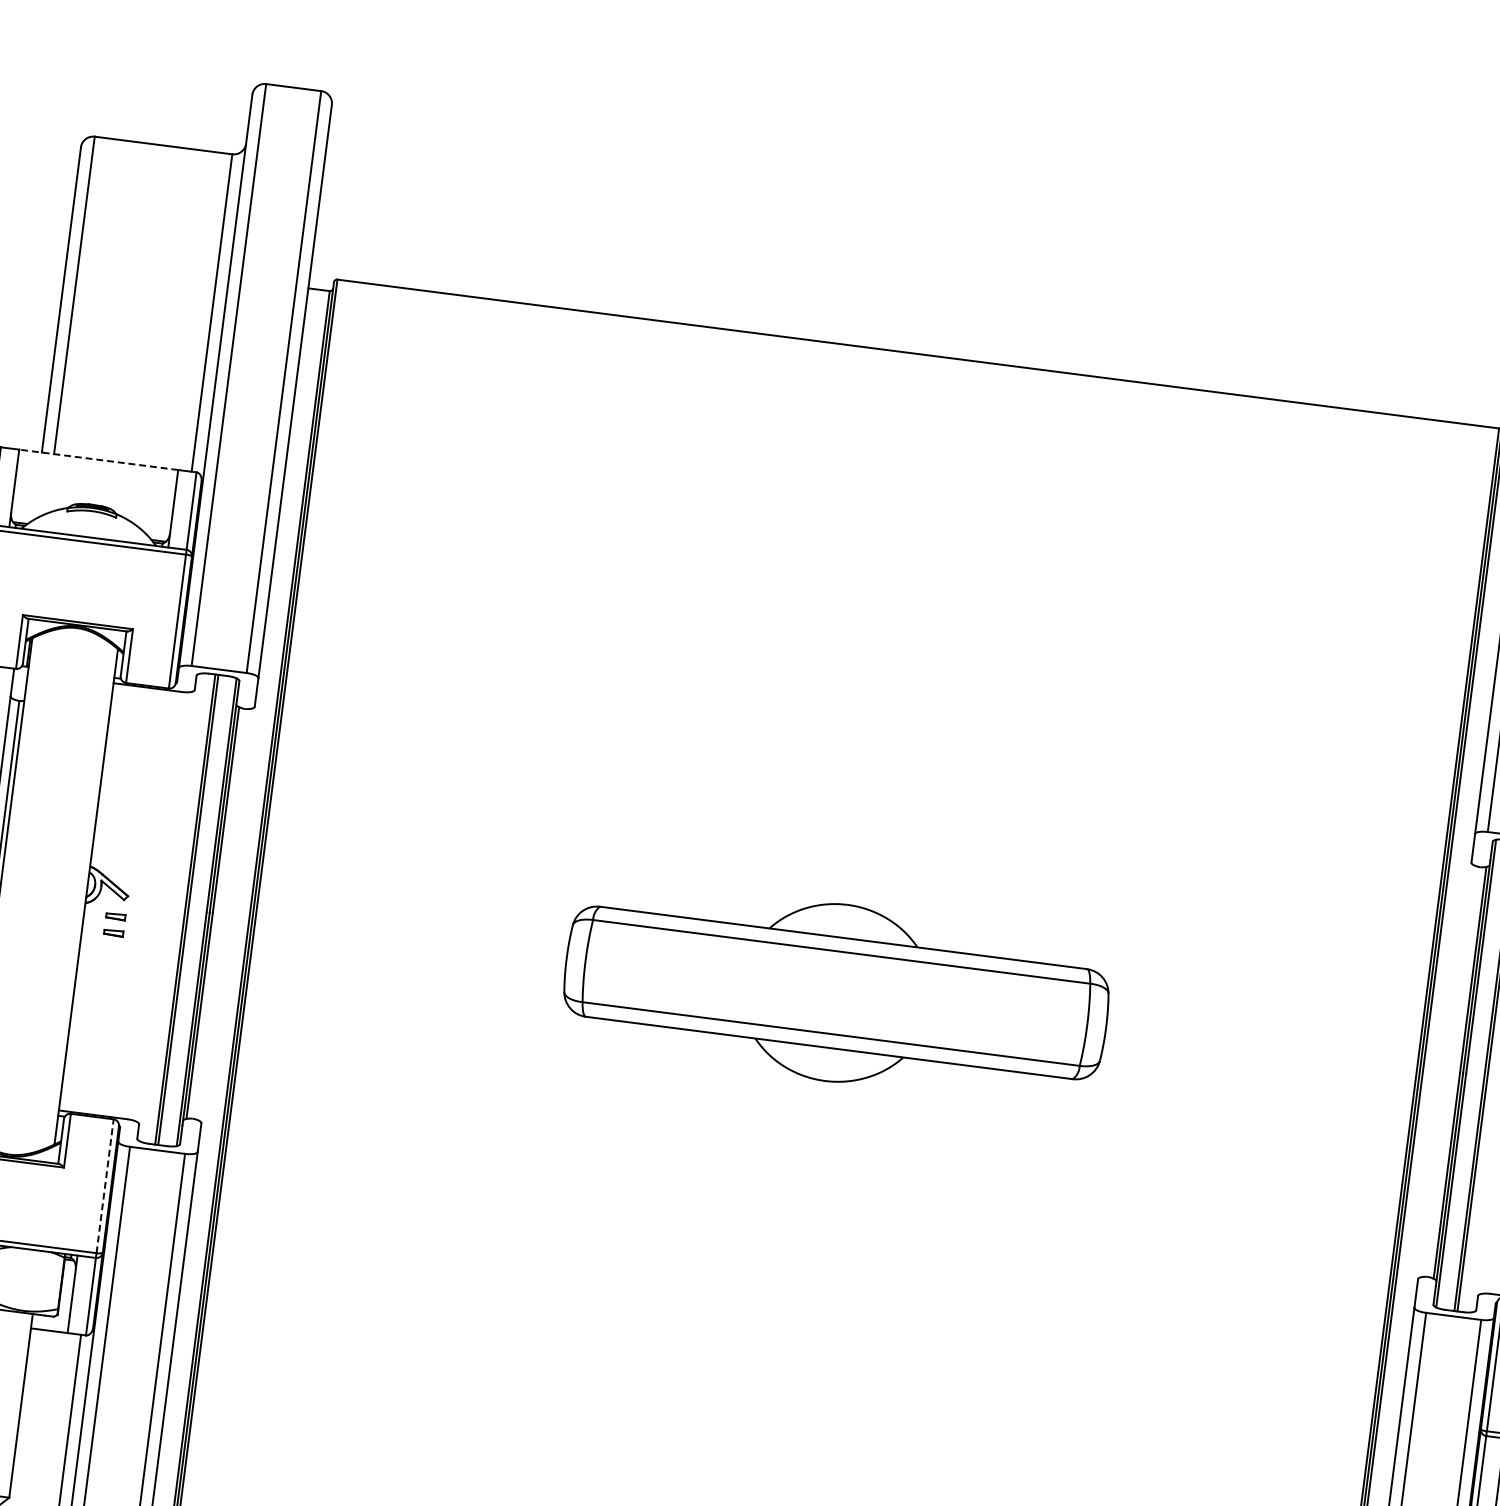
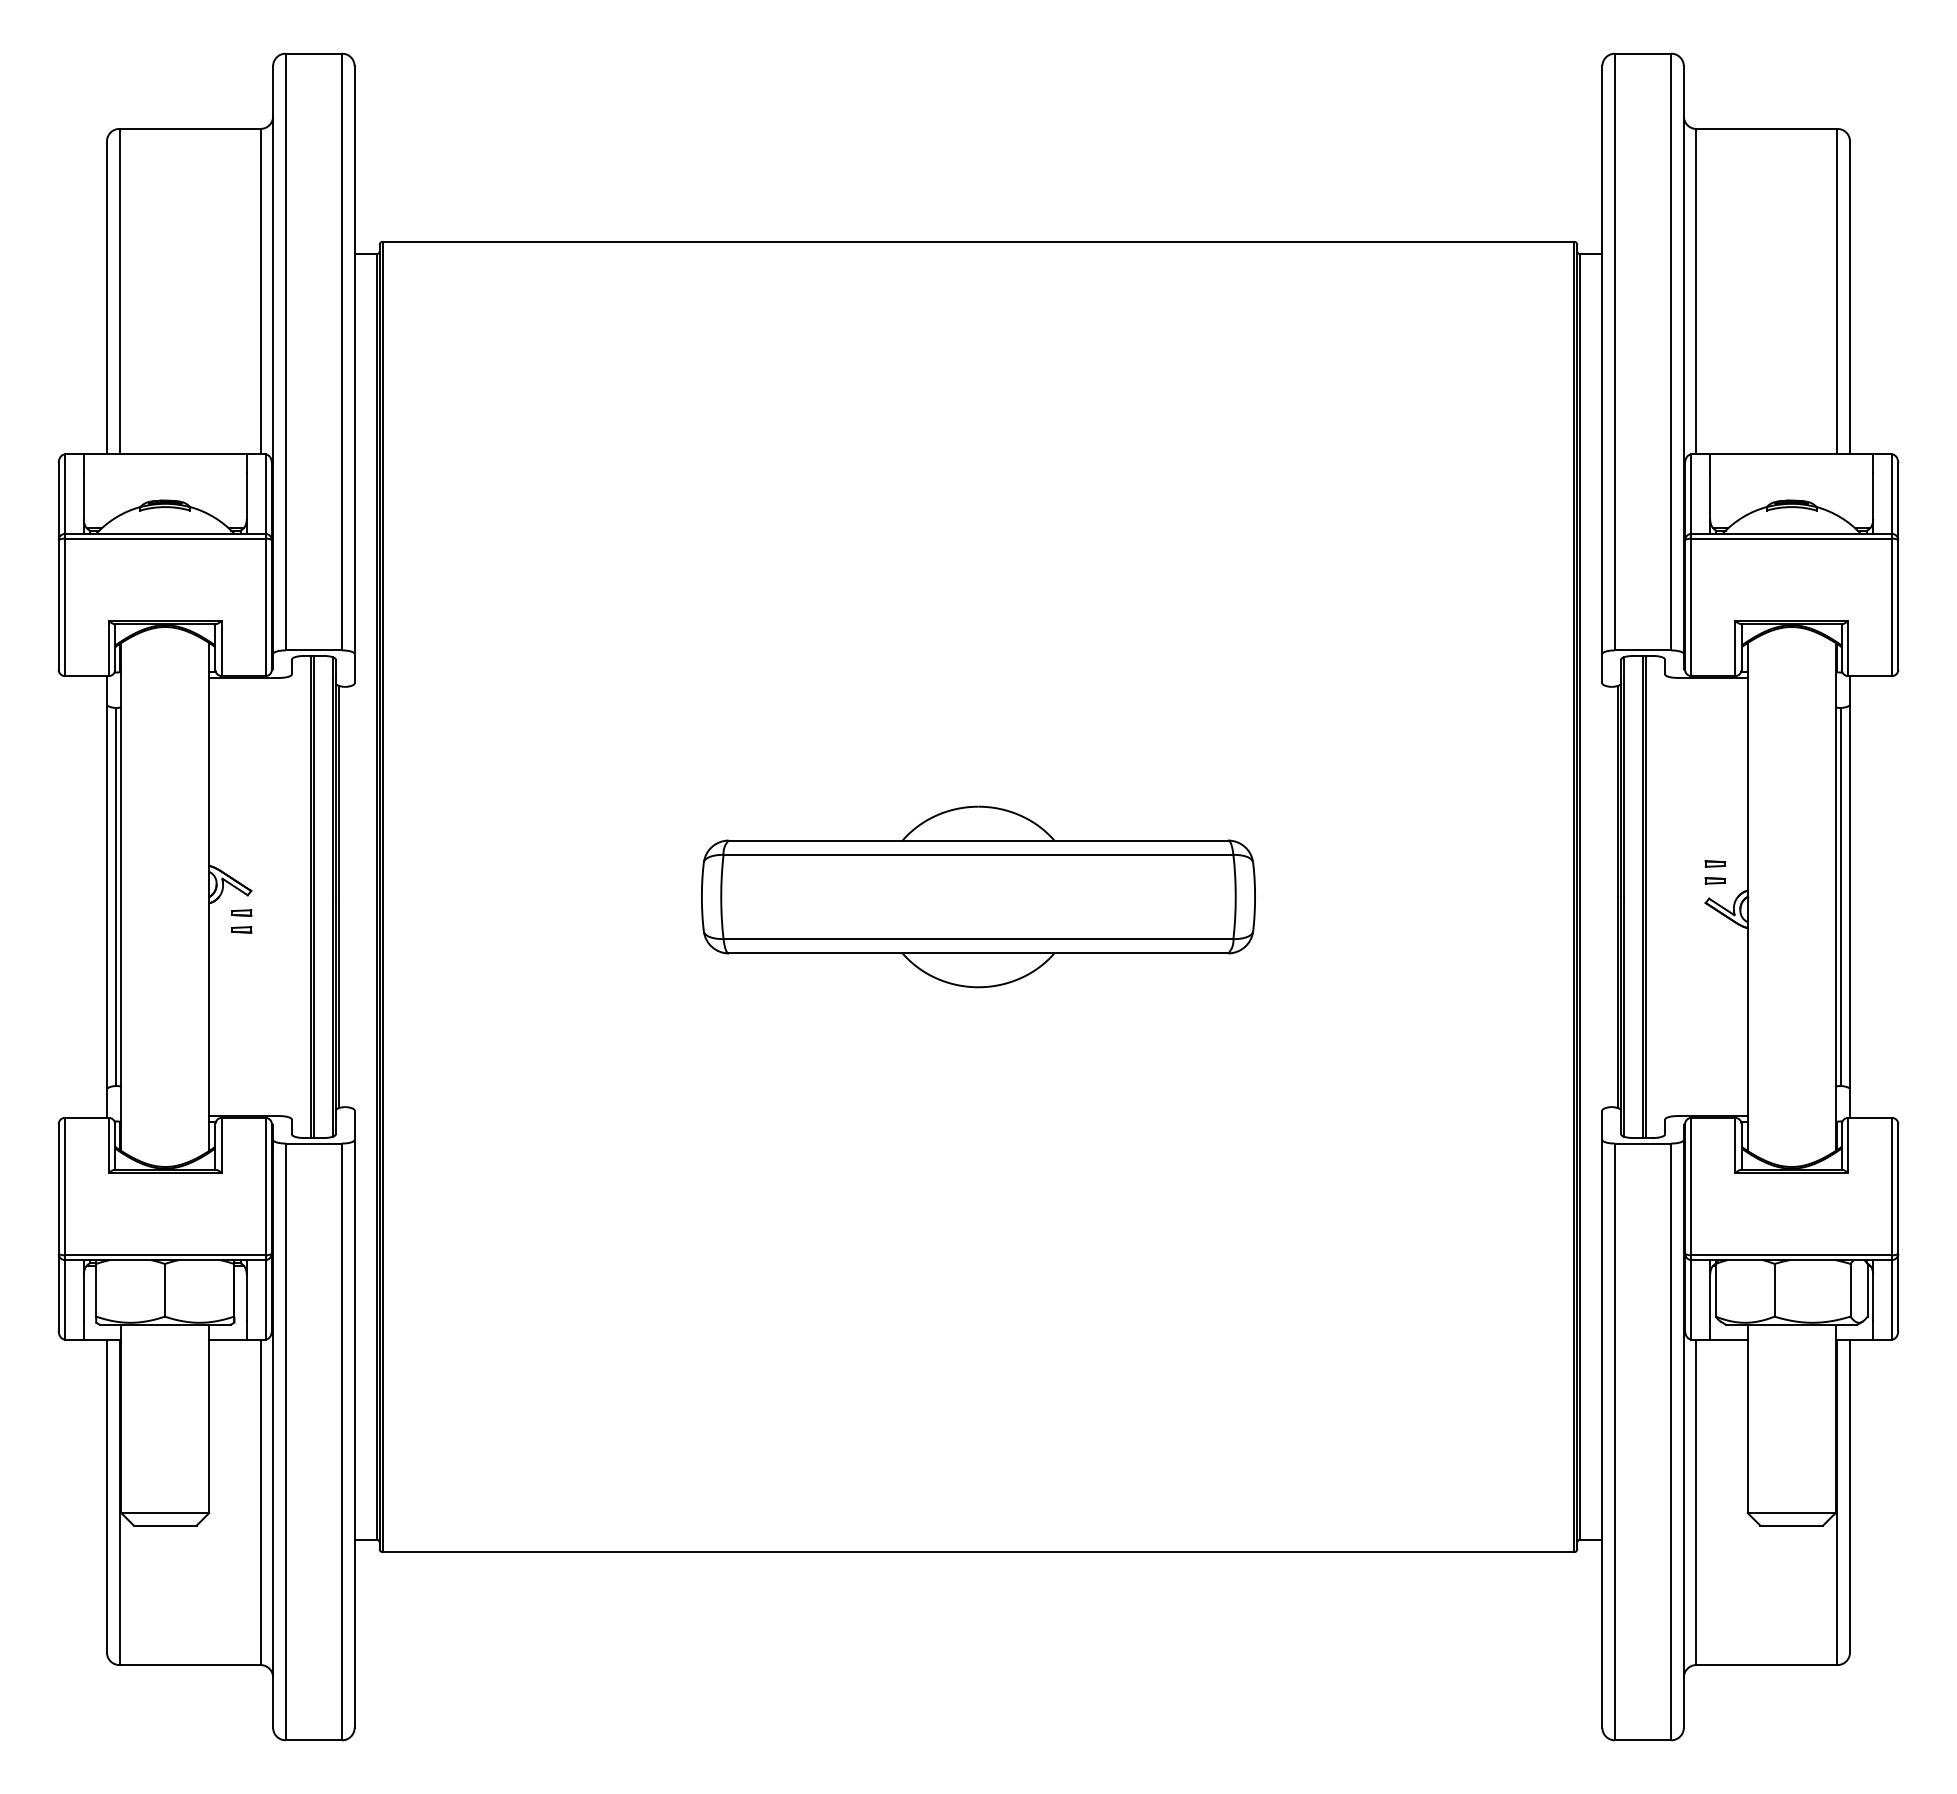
line: (98, 459) -> (165, 454), dashed -> solid
line: (105, 1186) -> (265, 1186), dashed -> solid

